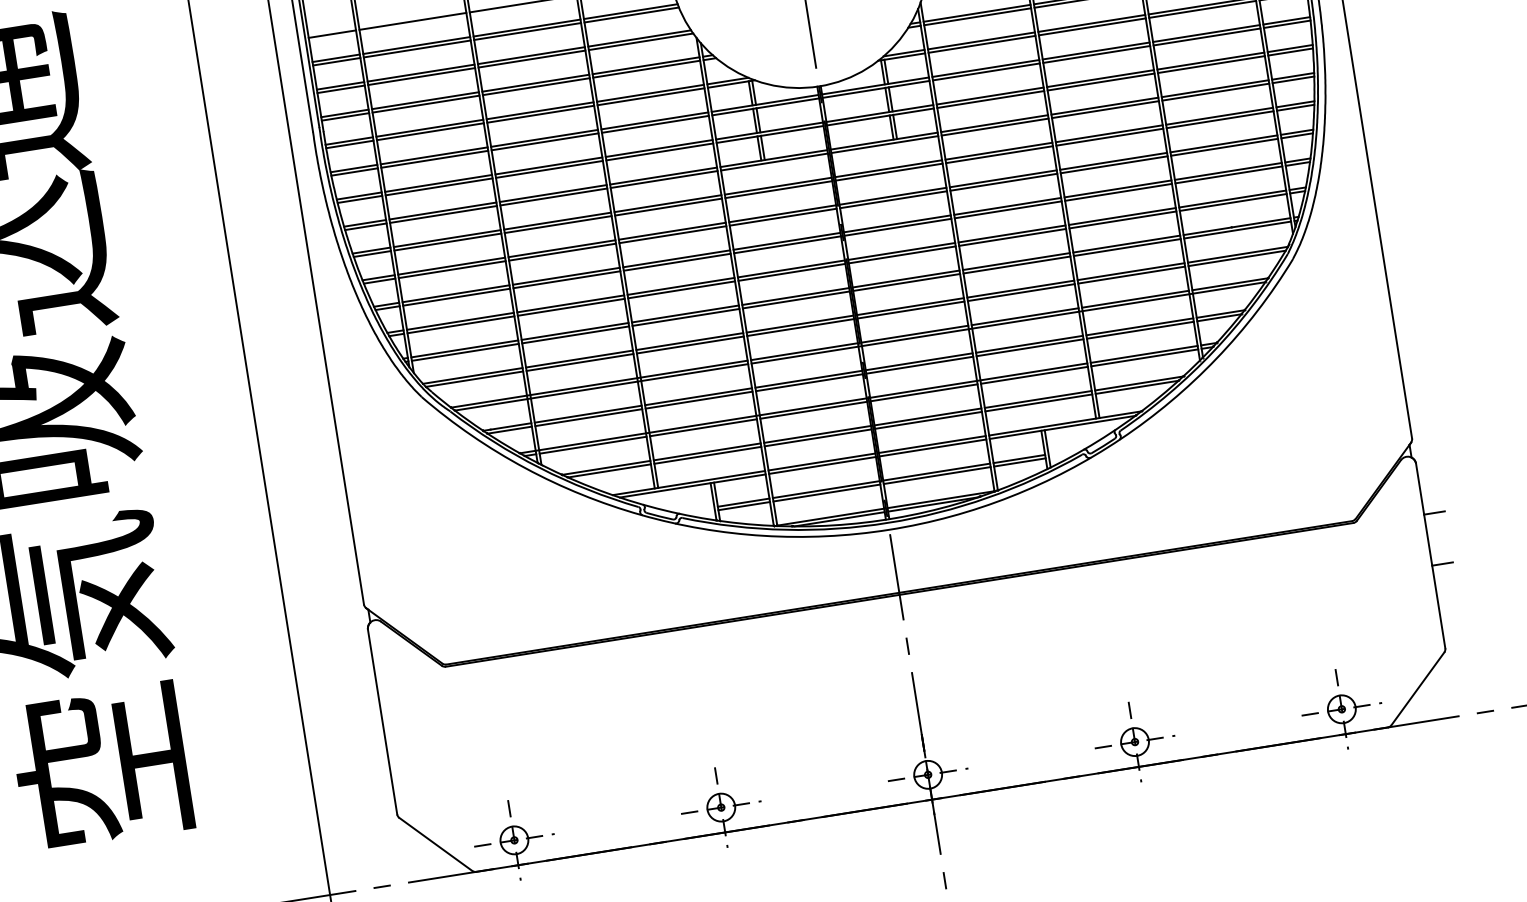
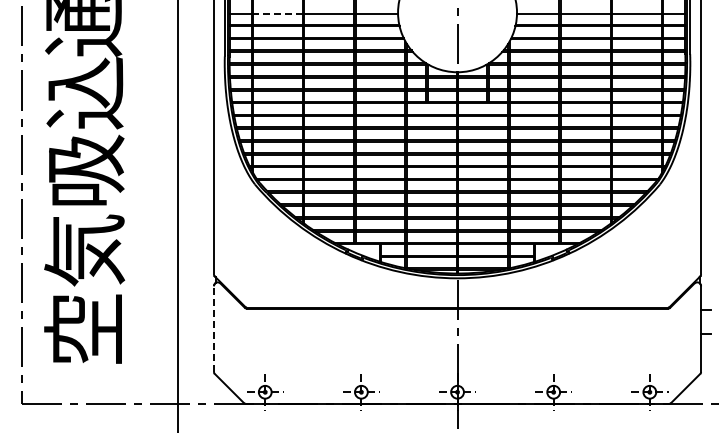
line: (413, 20) -> (278, 13), solid -> dashed
line: (381, 723) -> (213, 329), solid -> dashed

